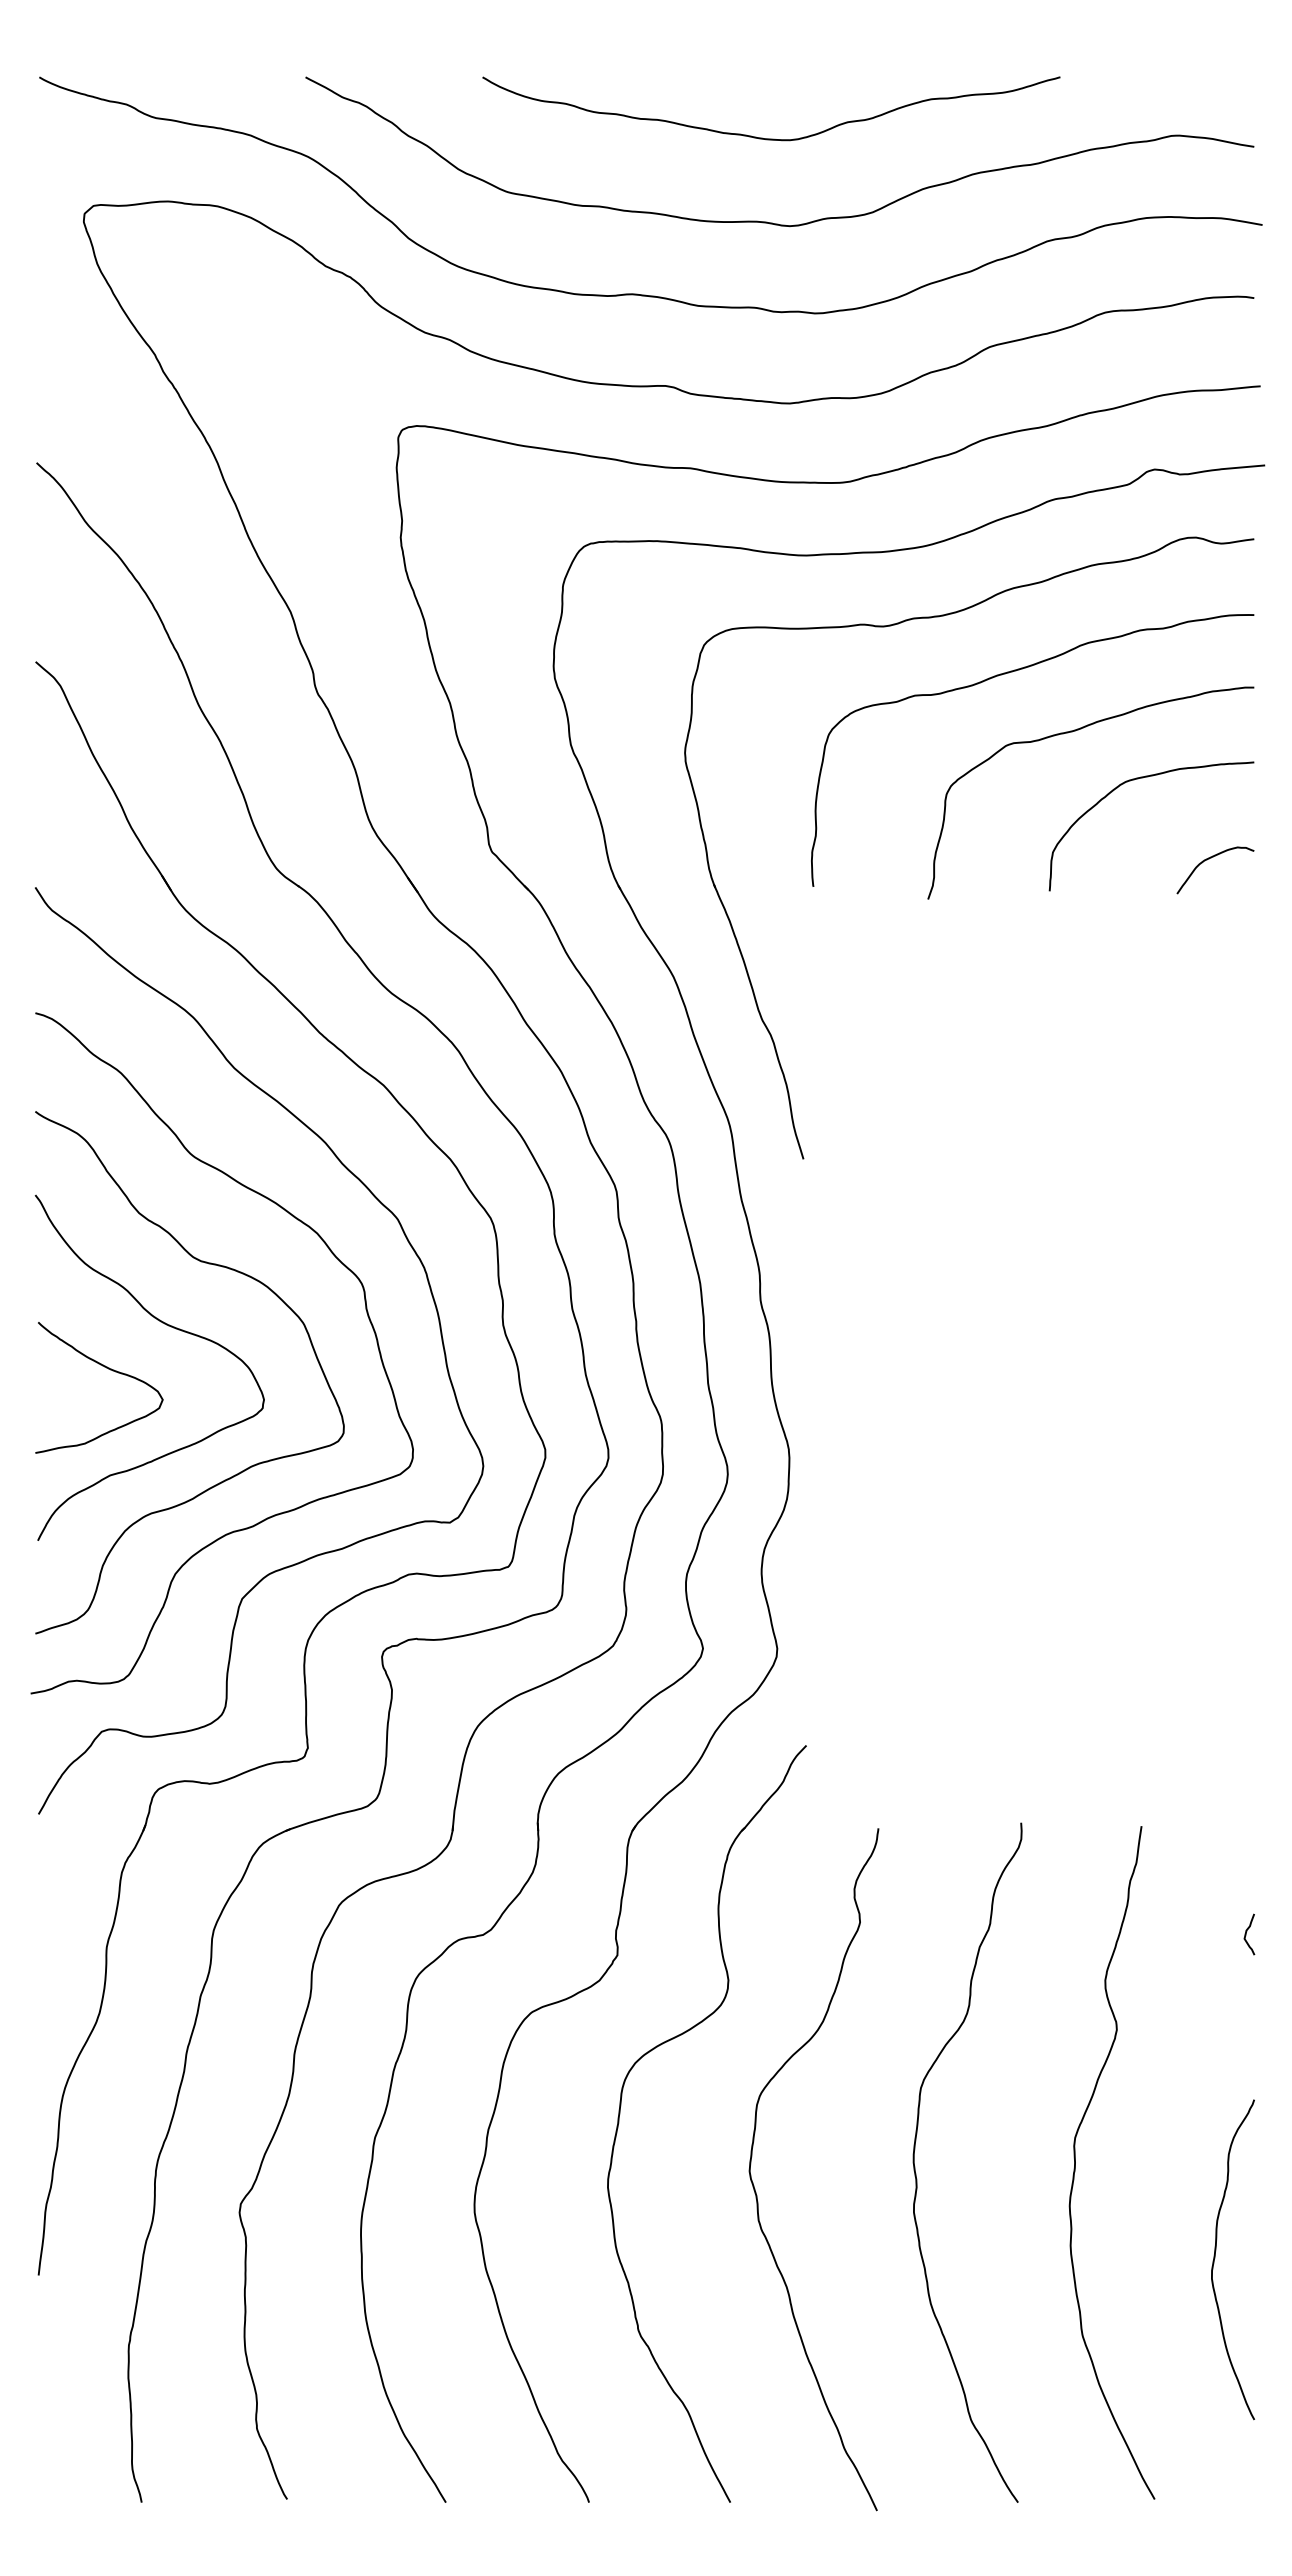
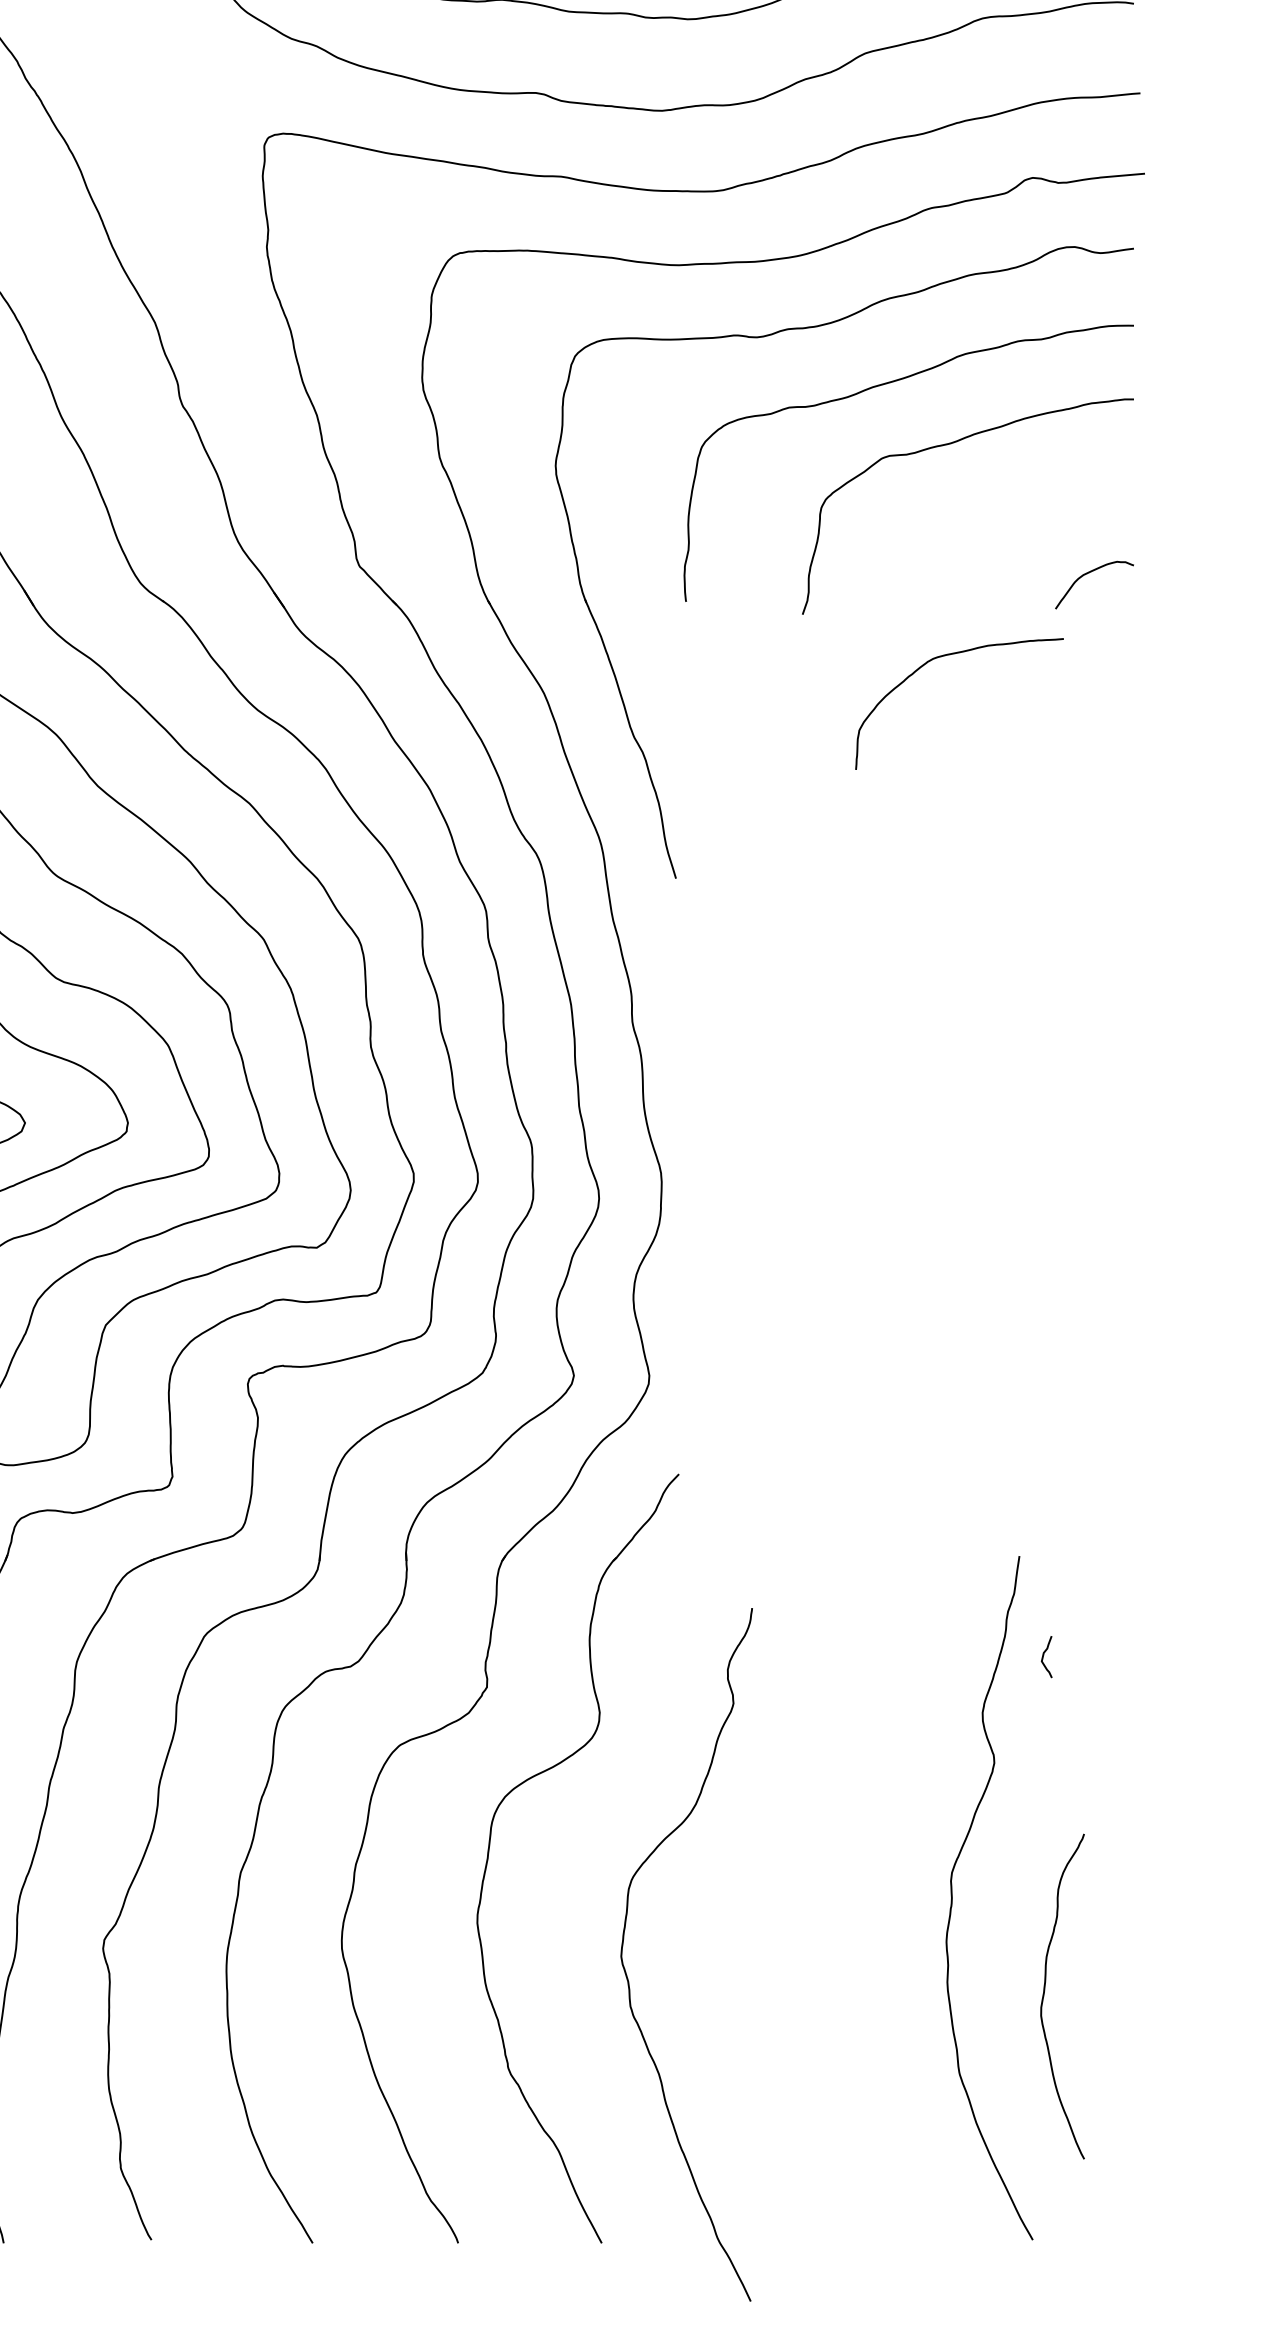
curve: (1143, 778) -> (951, 655), moved
curve: (1246, 1934) -> (1043, 1657), moved
curve: (915, 2166) -> (789, 1901), removed
curve: (755, 2188) -> (627, 1973), moved
curve: (1215, 2258) -> (1044, 1995), moved

